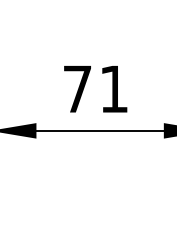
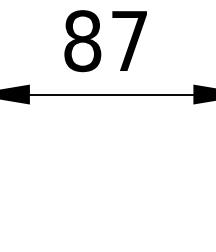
text: (95, 89) -> (105, 41), 71 -> 87

